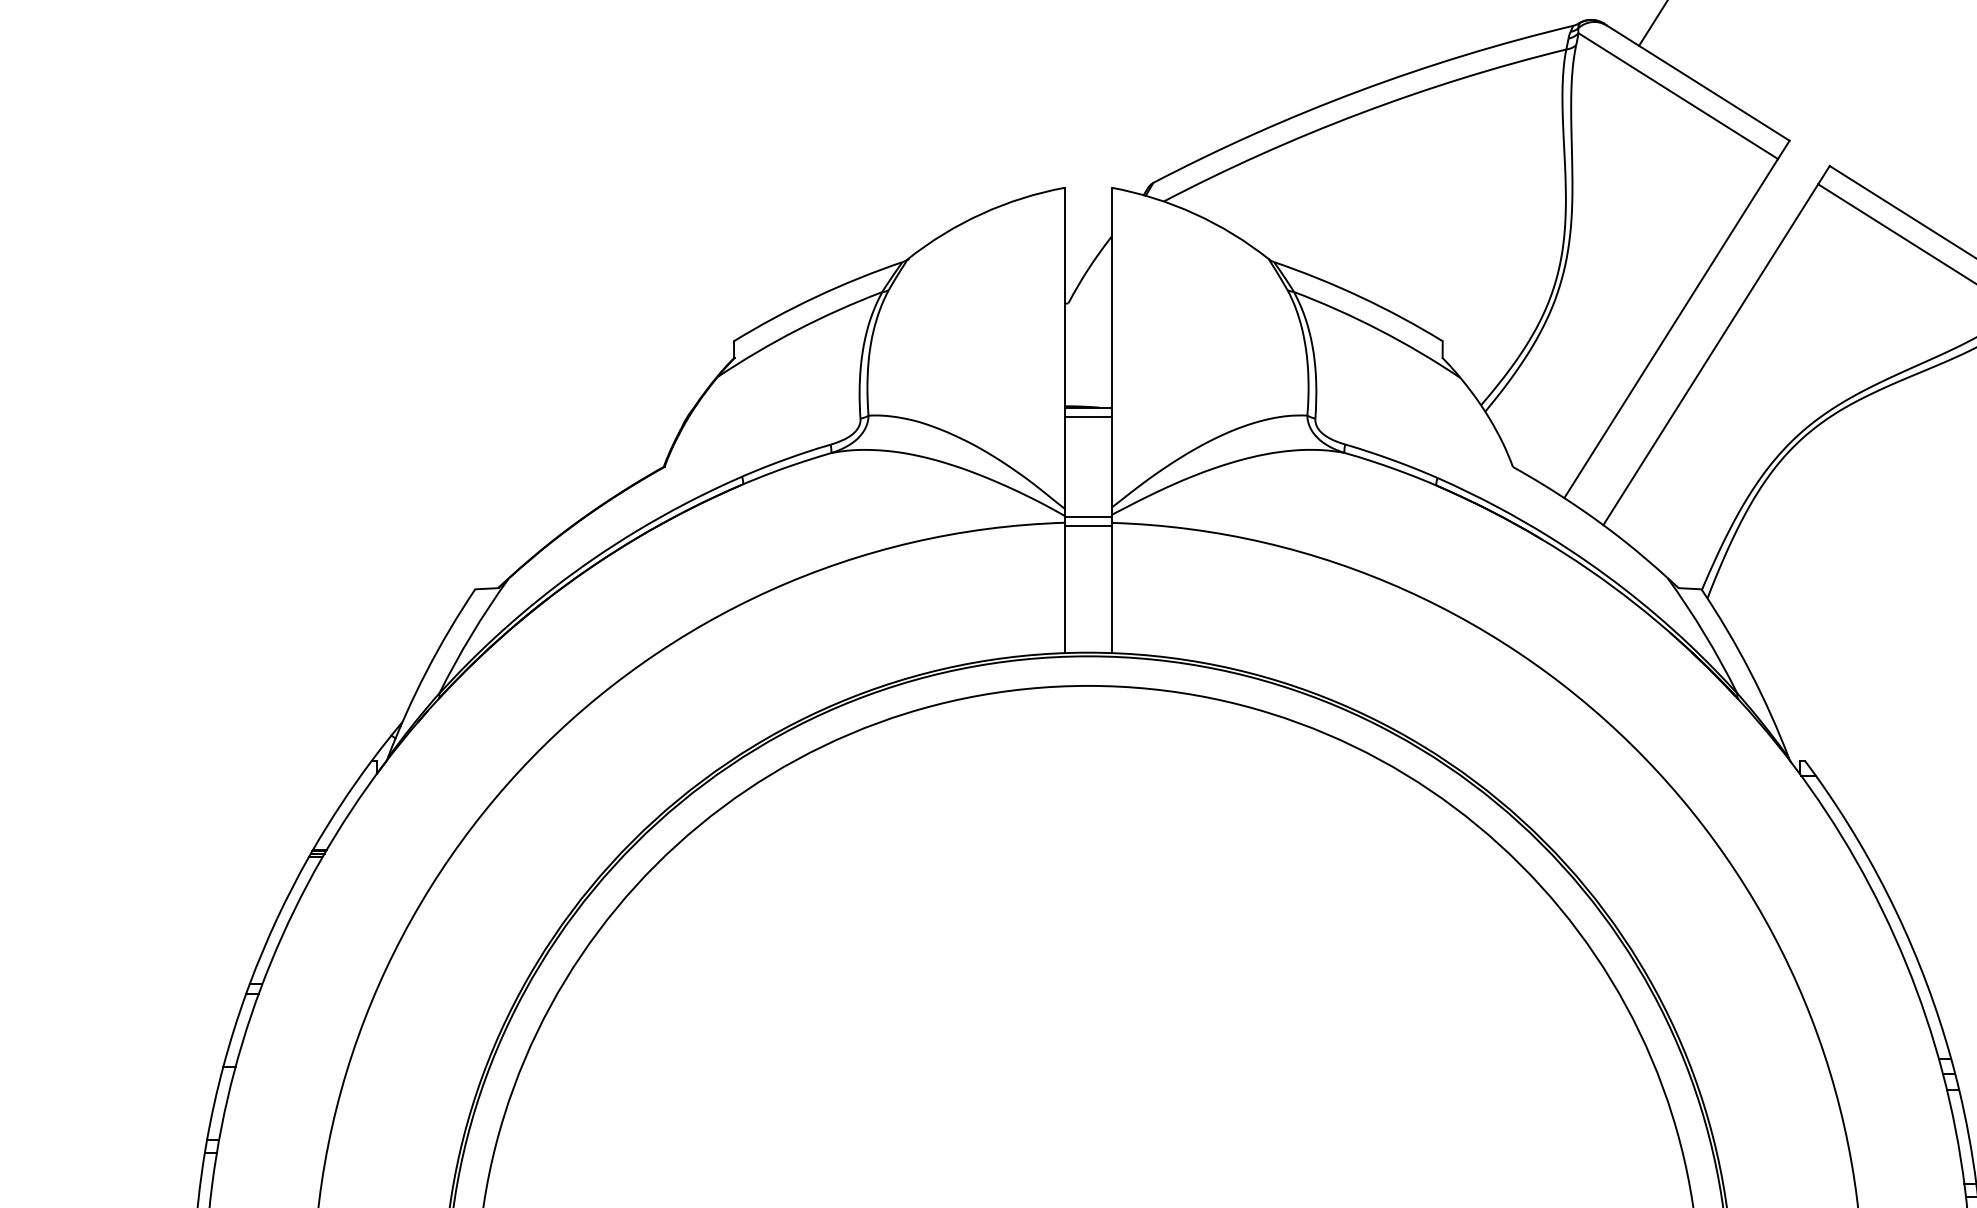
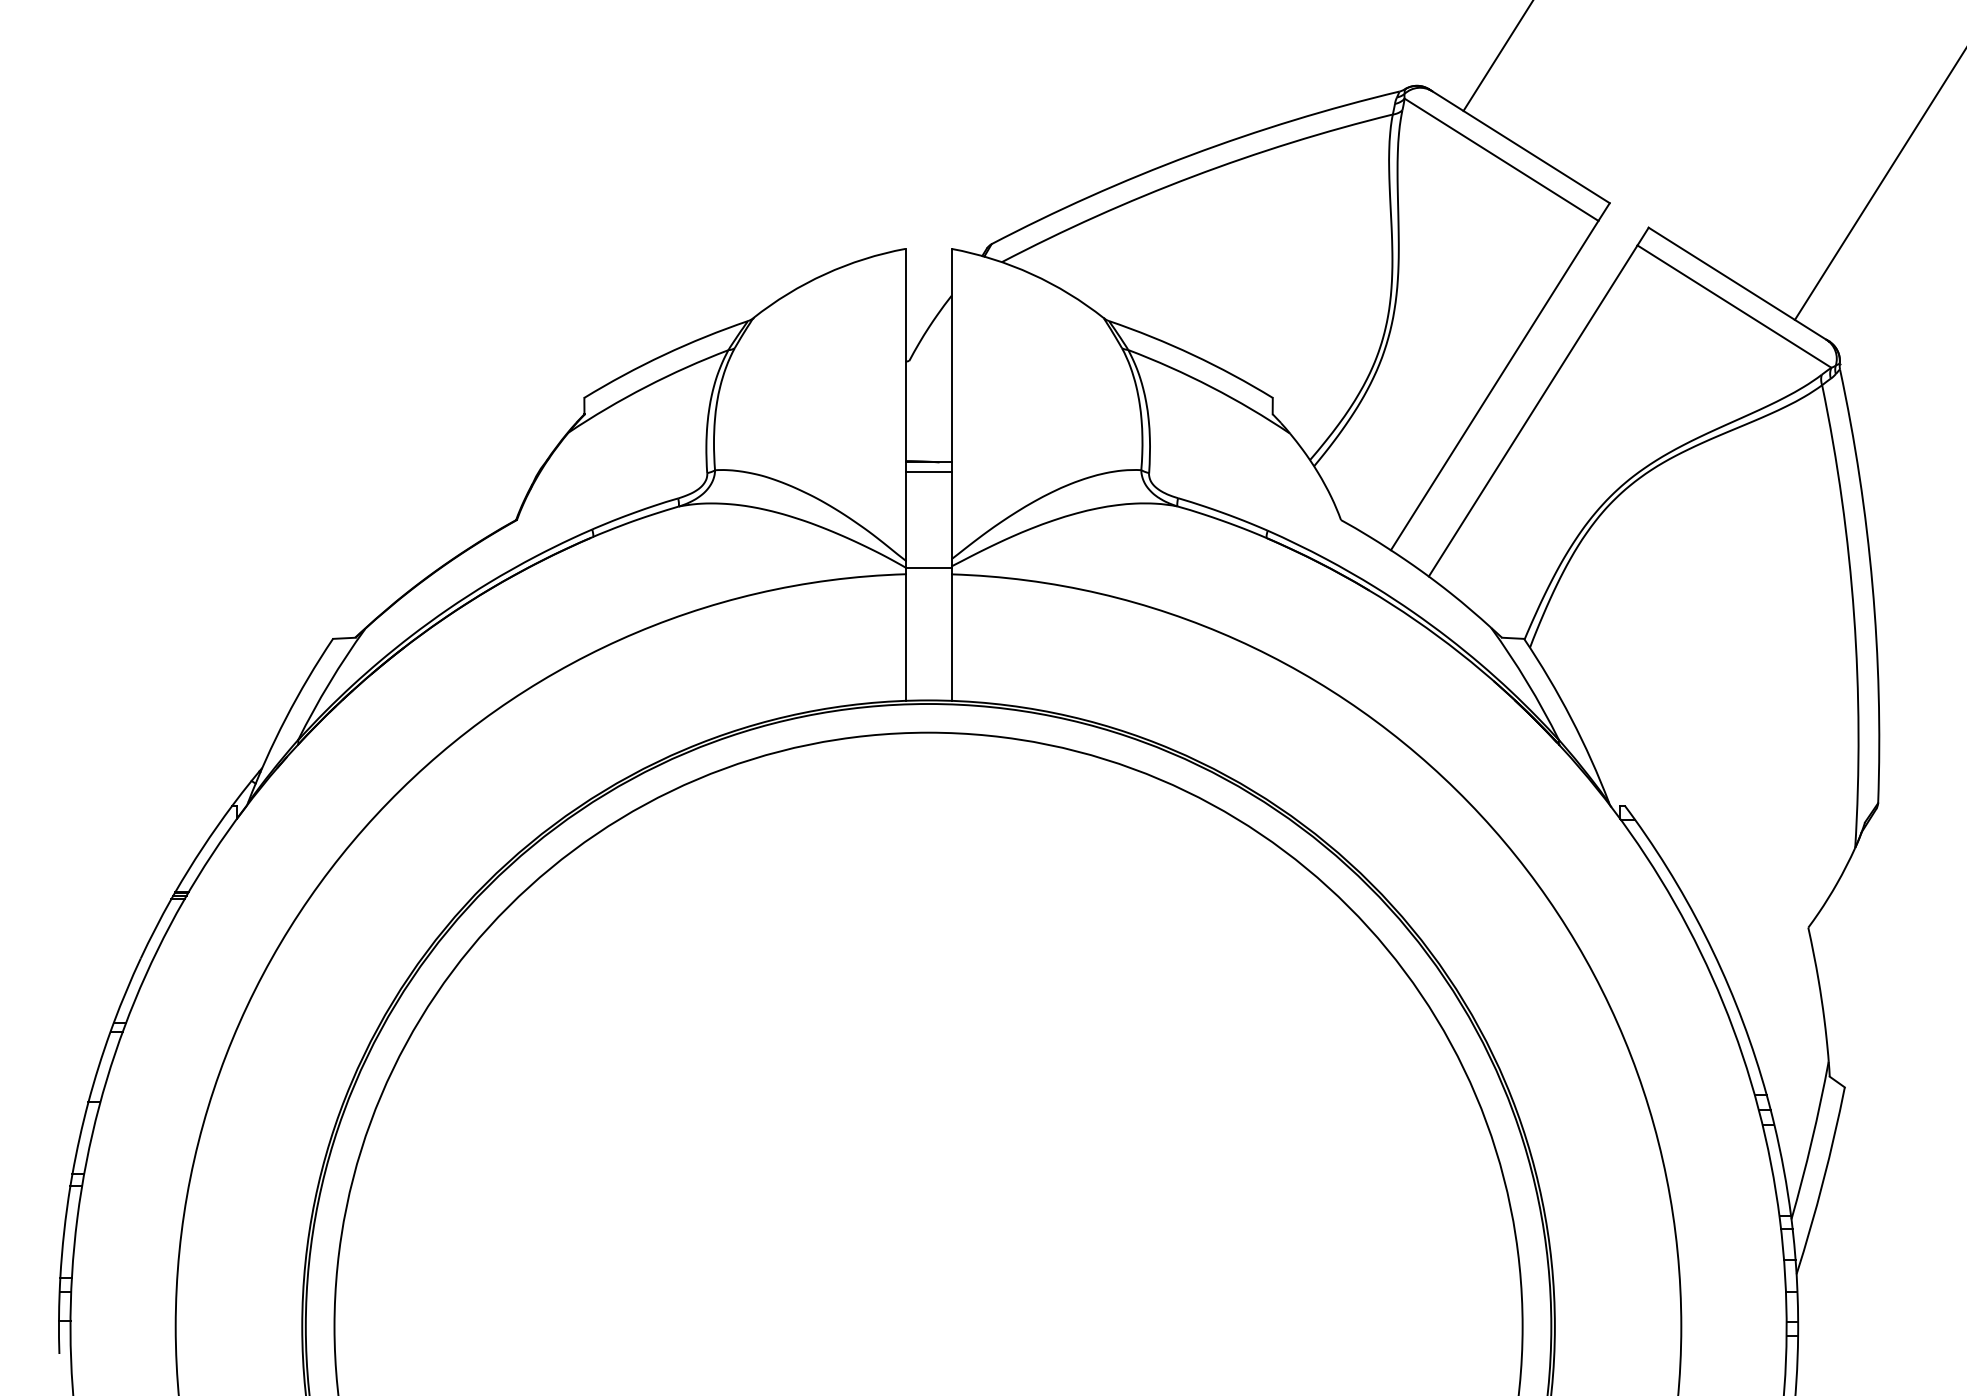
line: (1088, 526) -> (928, 577), removed

